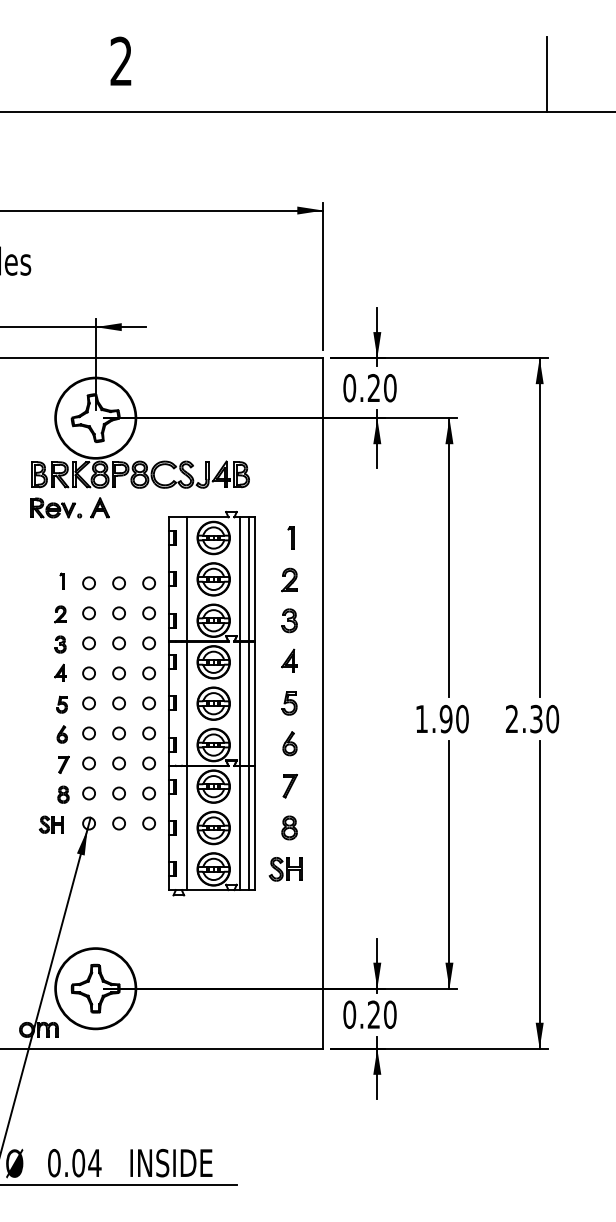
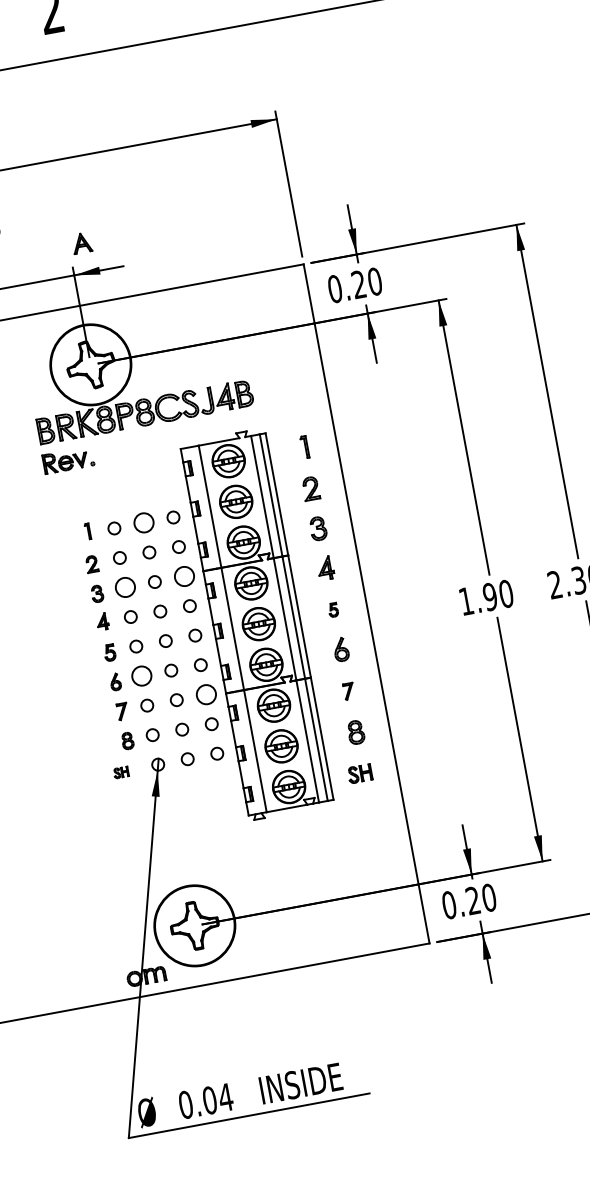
part: (99, 507) -> (81, 242), moved
circle: (118, 583) -> (143, 523), size x1.6
circle: (88, 643) -> (124, 587), size x1.6
circle: (148, 643) -> (183, 576), size x1.6
part: (289, 703) -> (333, 610), size x0.6
circle: (88, 733) -> (141, 676), size x1.6
circle: (148, 763) -> (205, 694), size x1.6
part: (289, 786) -> (348, 691), size x0.7
part: (50, 824) -> (120, 772), size x0.6
part: (285, 869) -> (359, 774), size x0.7

